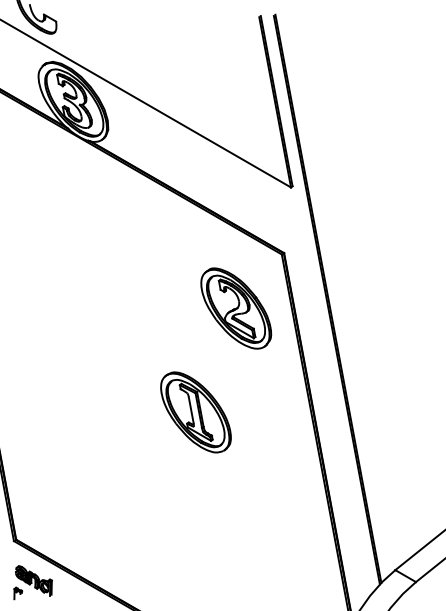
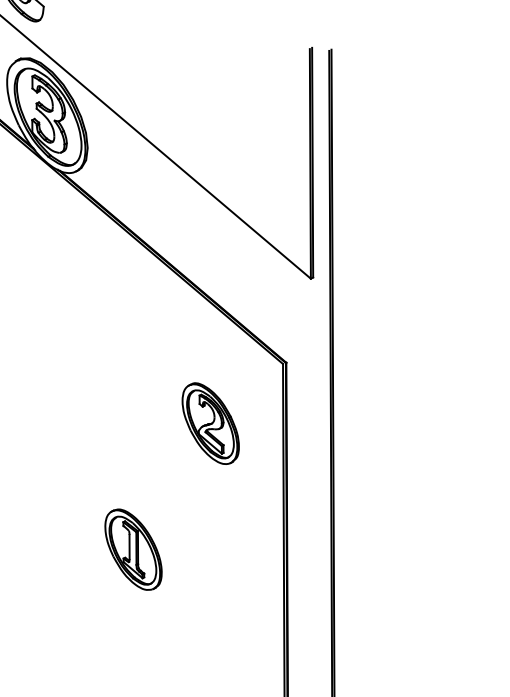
part: (236, 308) -> (211, 423), size x0.7
part: (195, 412) -> (132, 549), size x0.7

